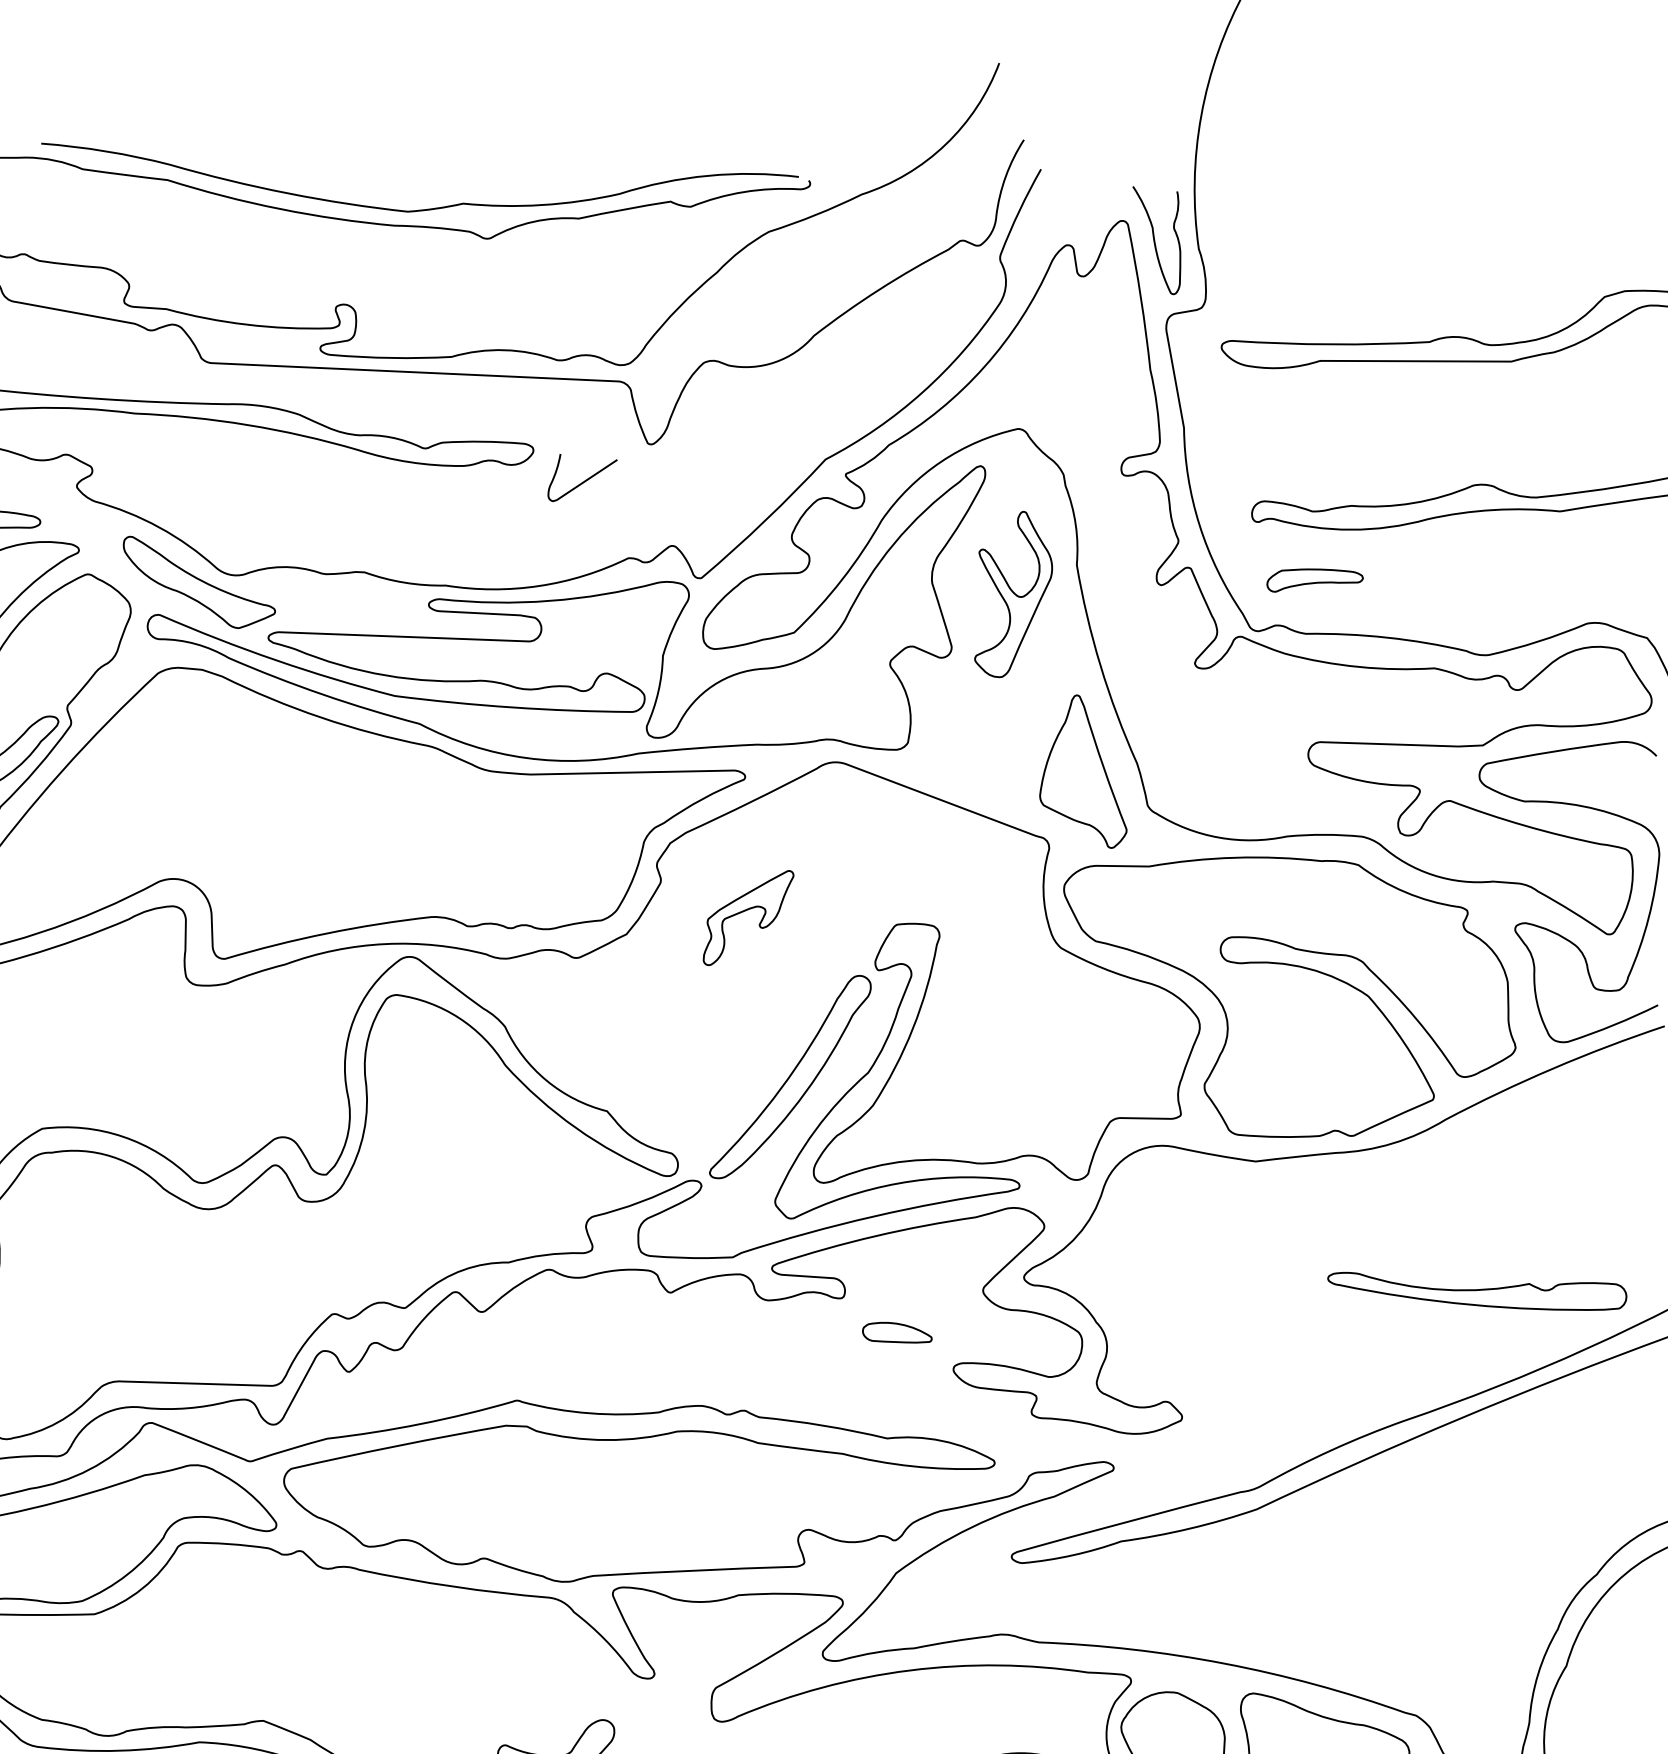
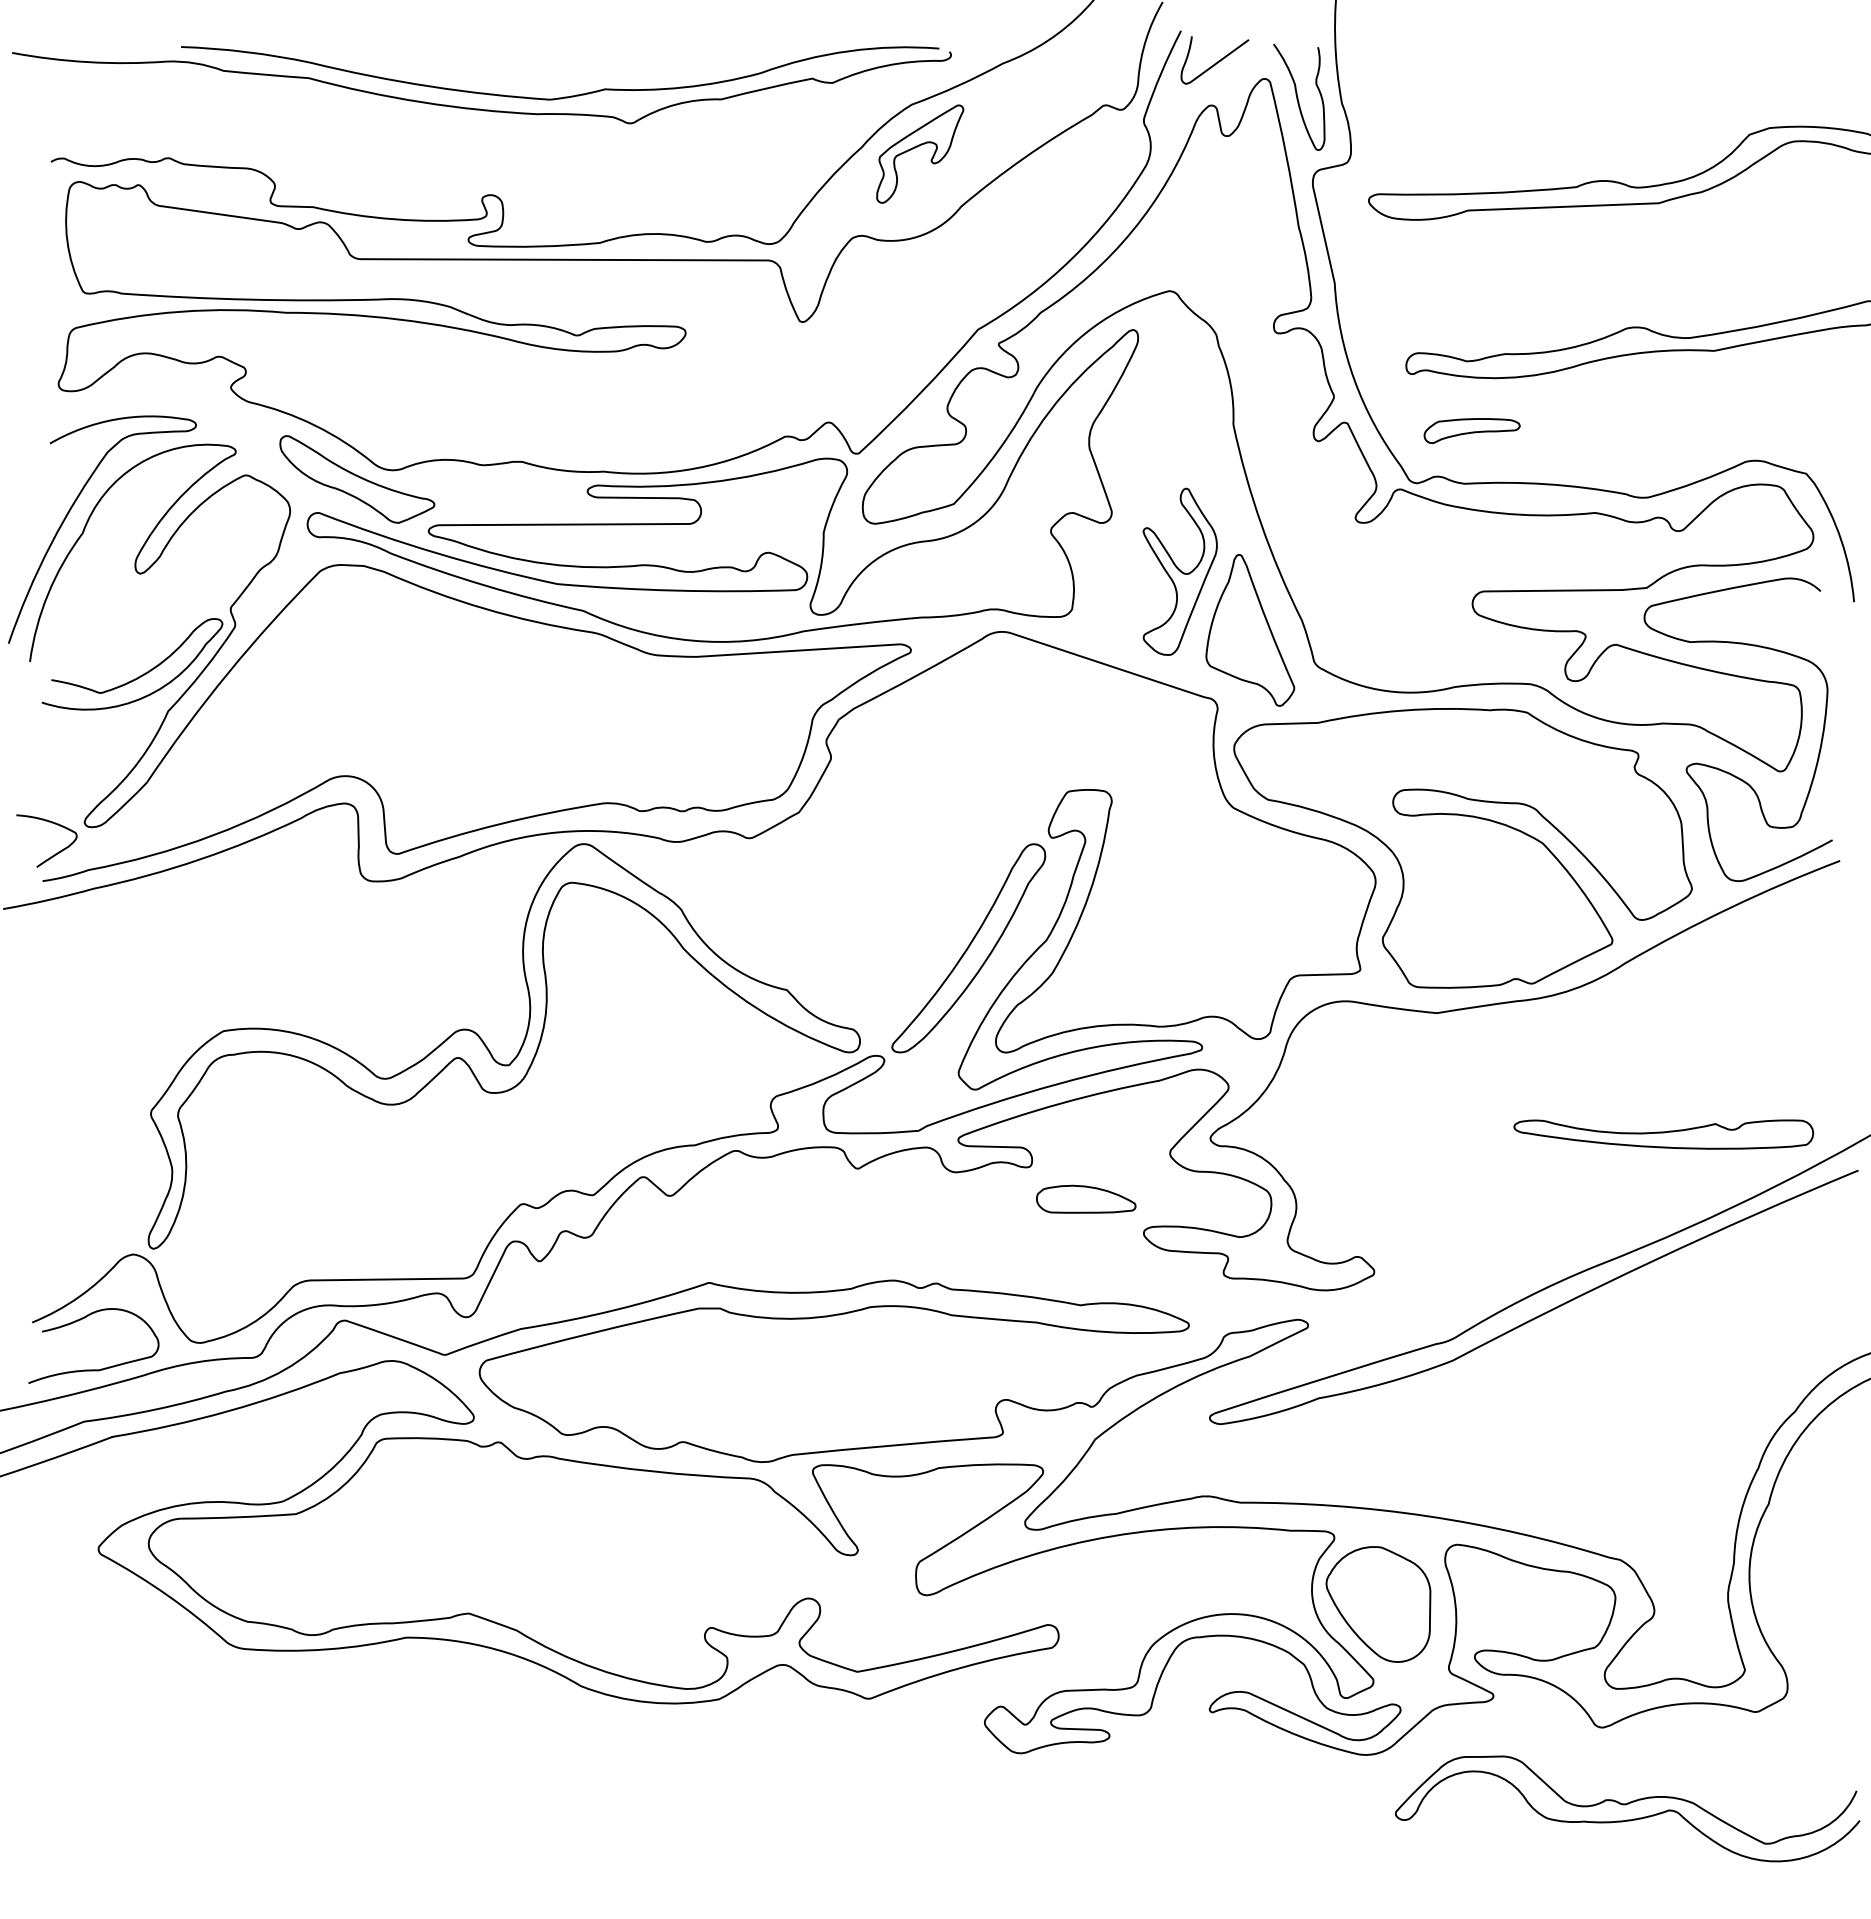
curve: (584, 481) -> (1216, 62), moved
part: (1013, 594) -> (1179, 571), moved
part: (746, 911) -> (917, 147), moved
part: (897, 1332) -> (1086, 1198), size x1.43

